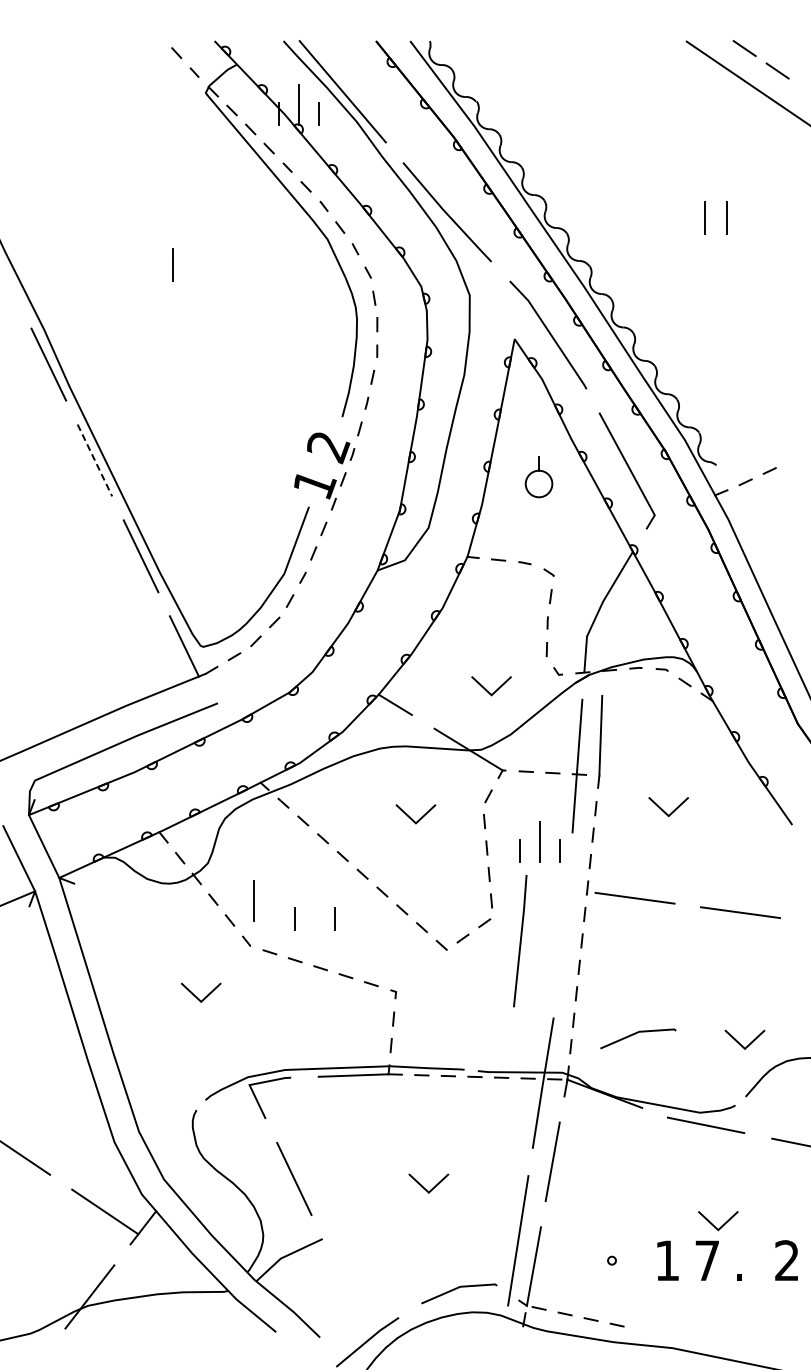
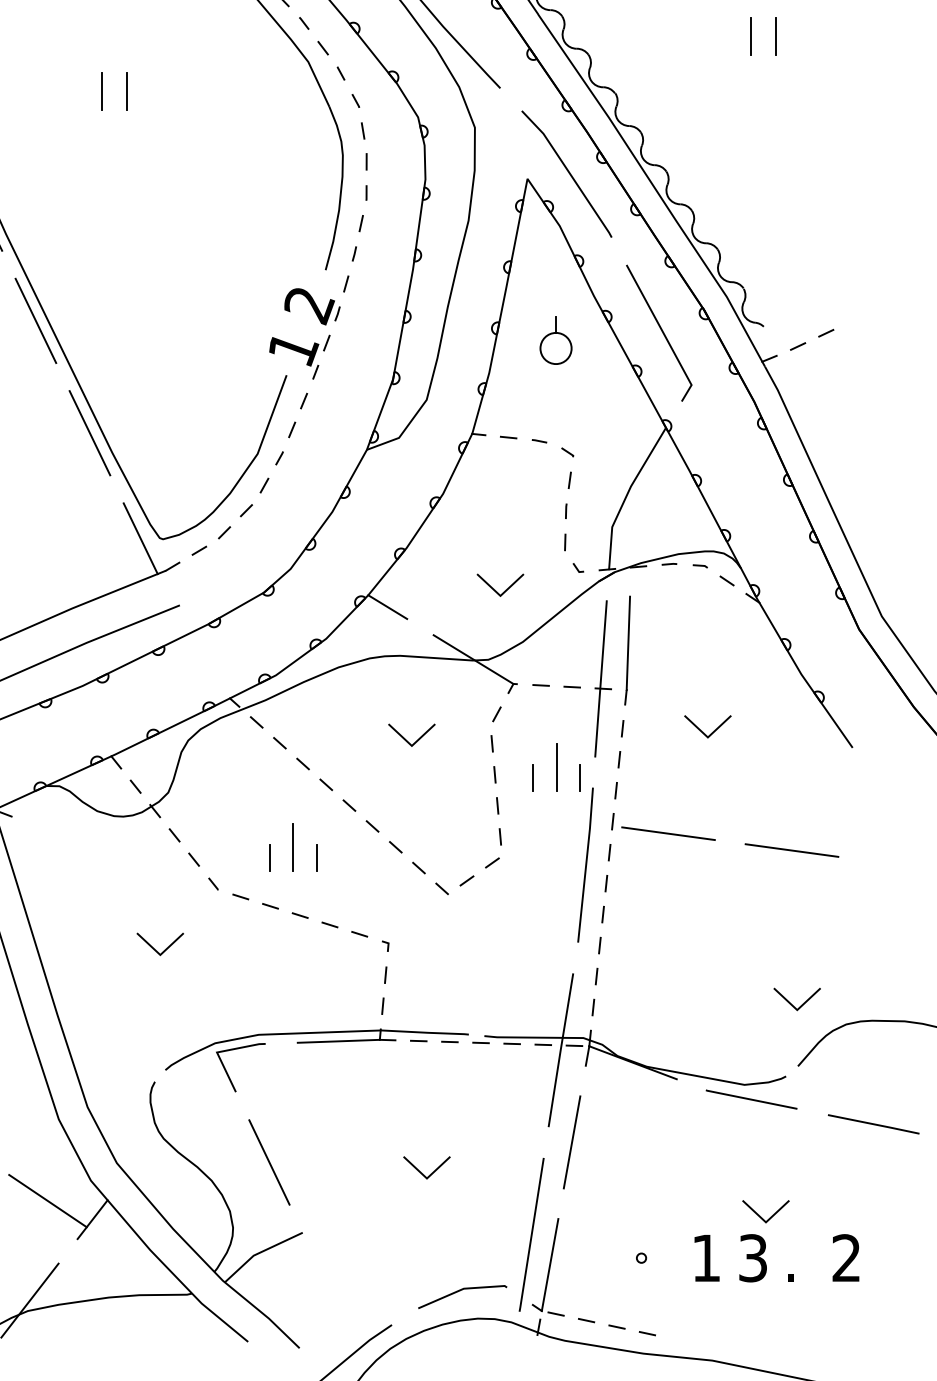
line: (151, 264) -> (102, 91), added
line: (94, 460) -> (35, 320), dashed -> solid
line: (253, 900) -> (293, 846), moved
line: (520, 941) -> (585, 865), moved
line: (638, 1033) -> (672, 992), removed
text: (707, 1260) -> (753, 1257), 7 -> 3

